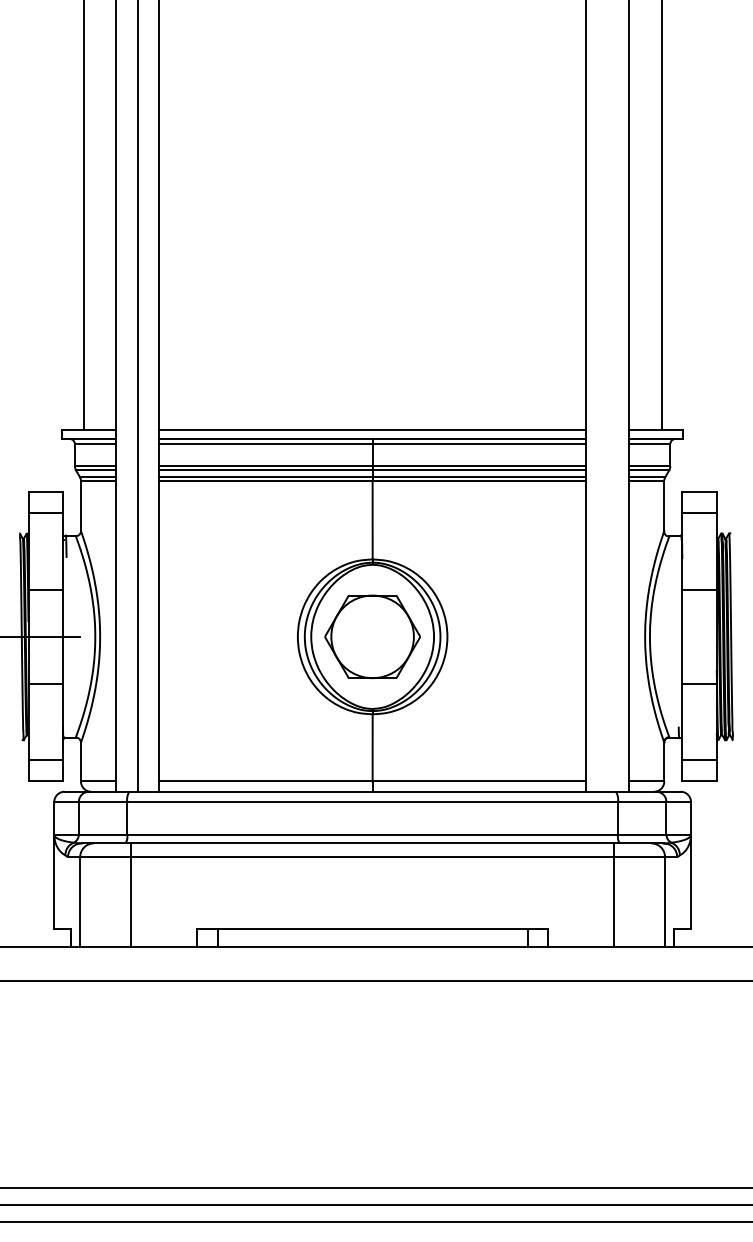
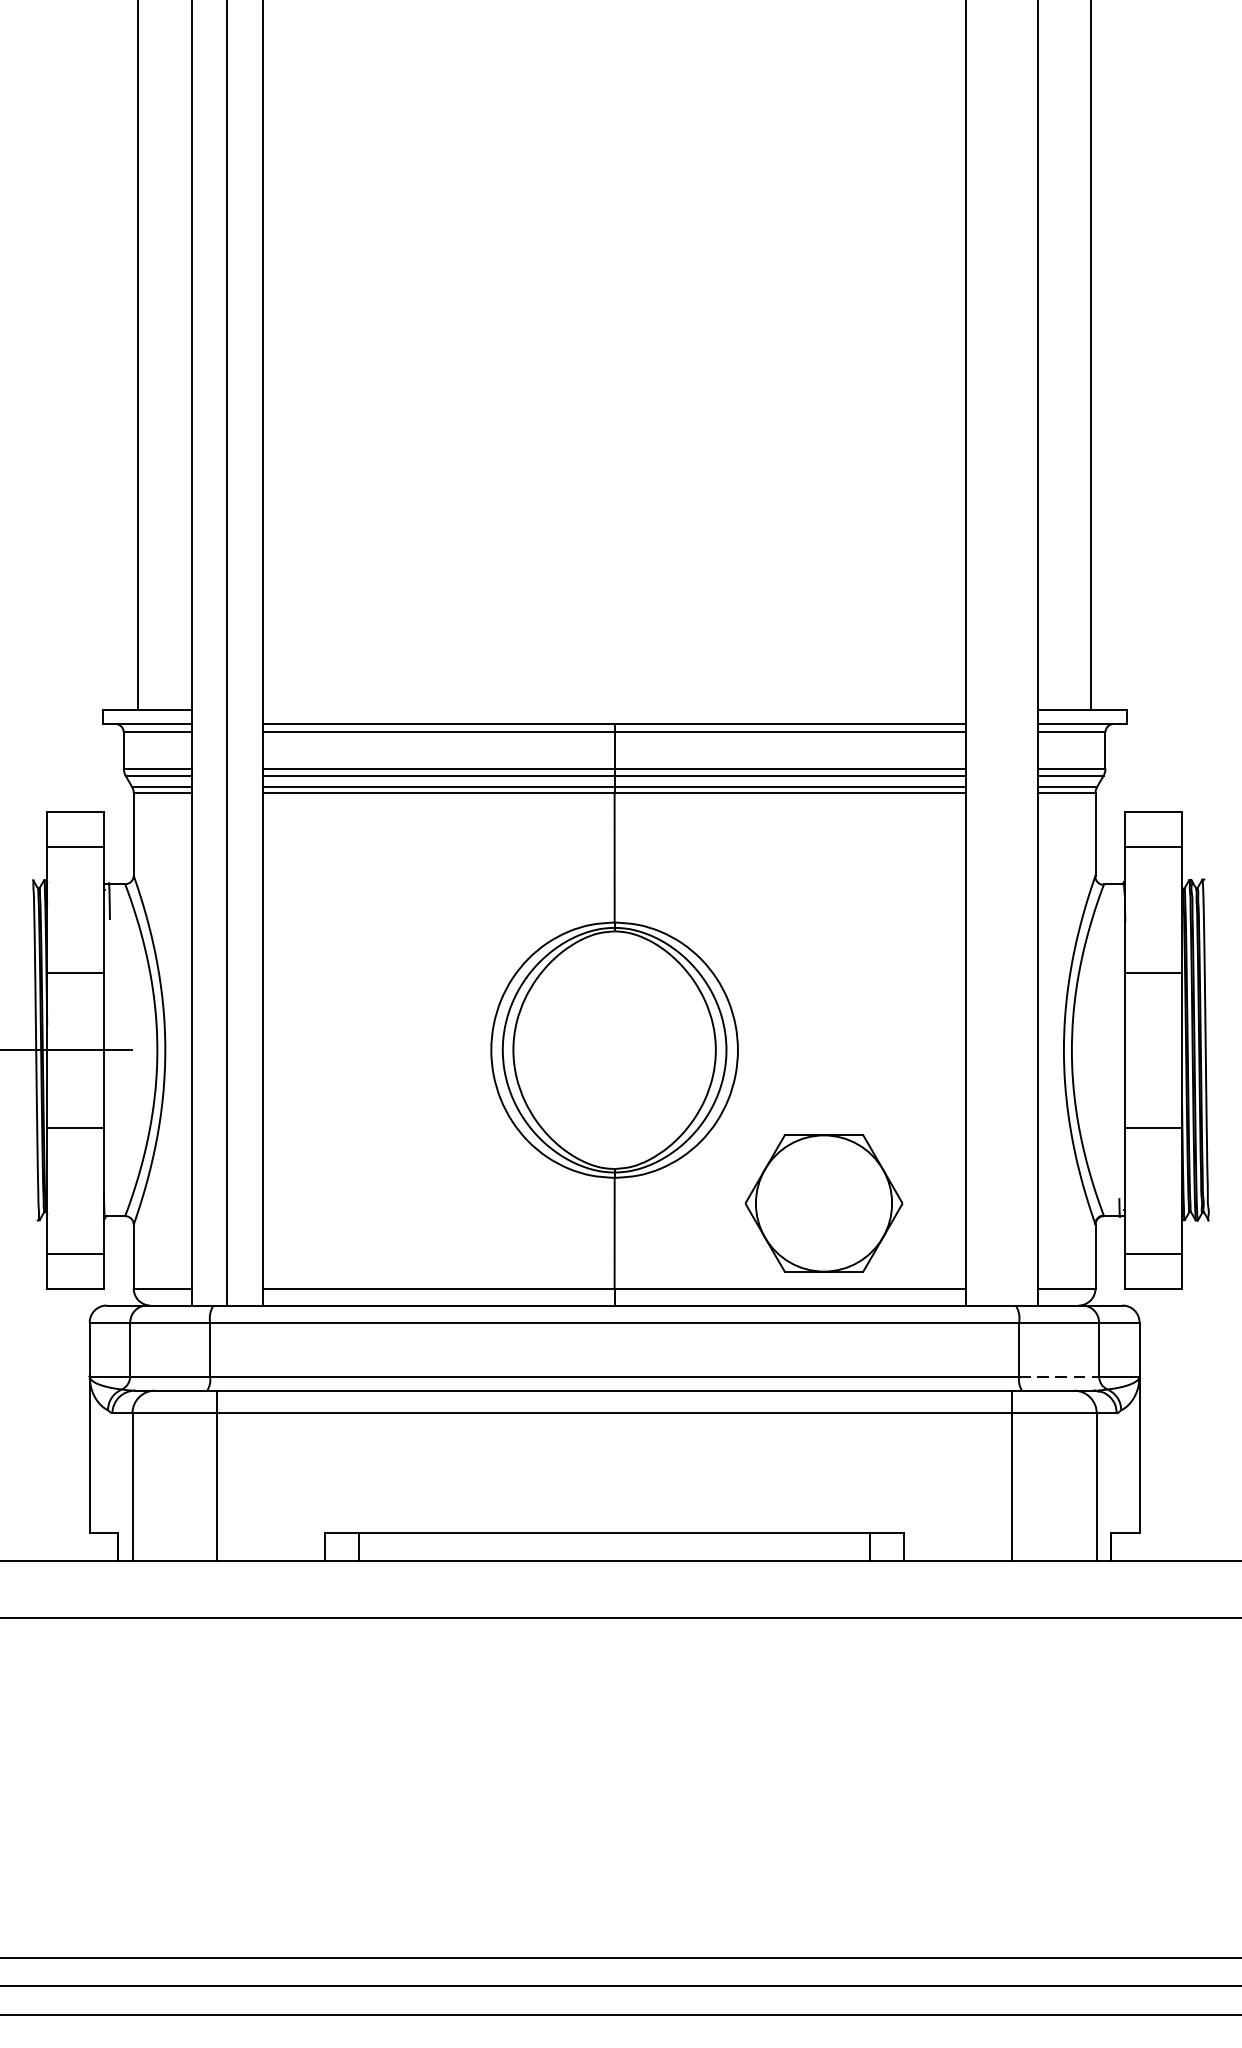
line: (372, 430) -> (614, 709), removed
part: (372, 636) -> (823, 1202), moved
line: (642, 834) -> (1059, 1376), solid -> dashed

